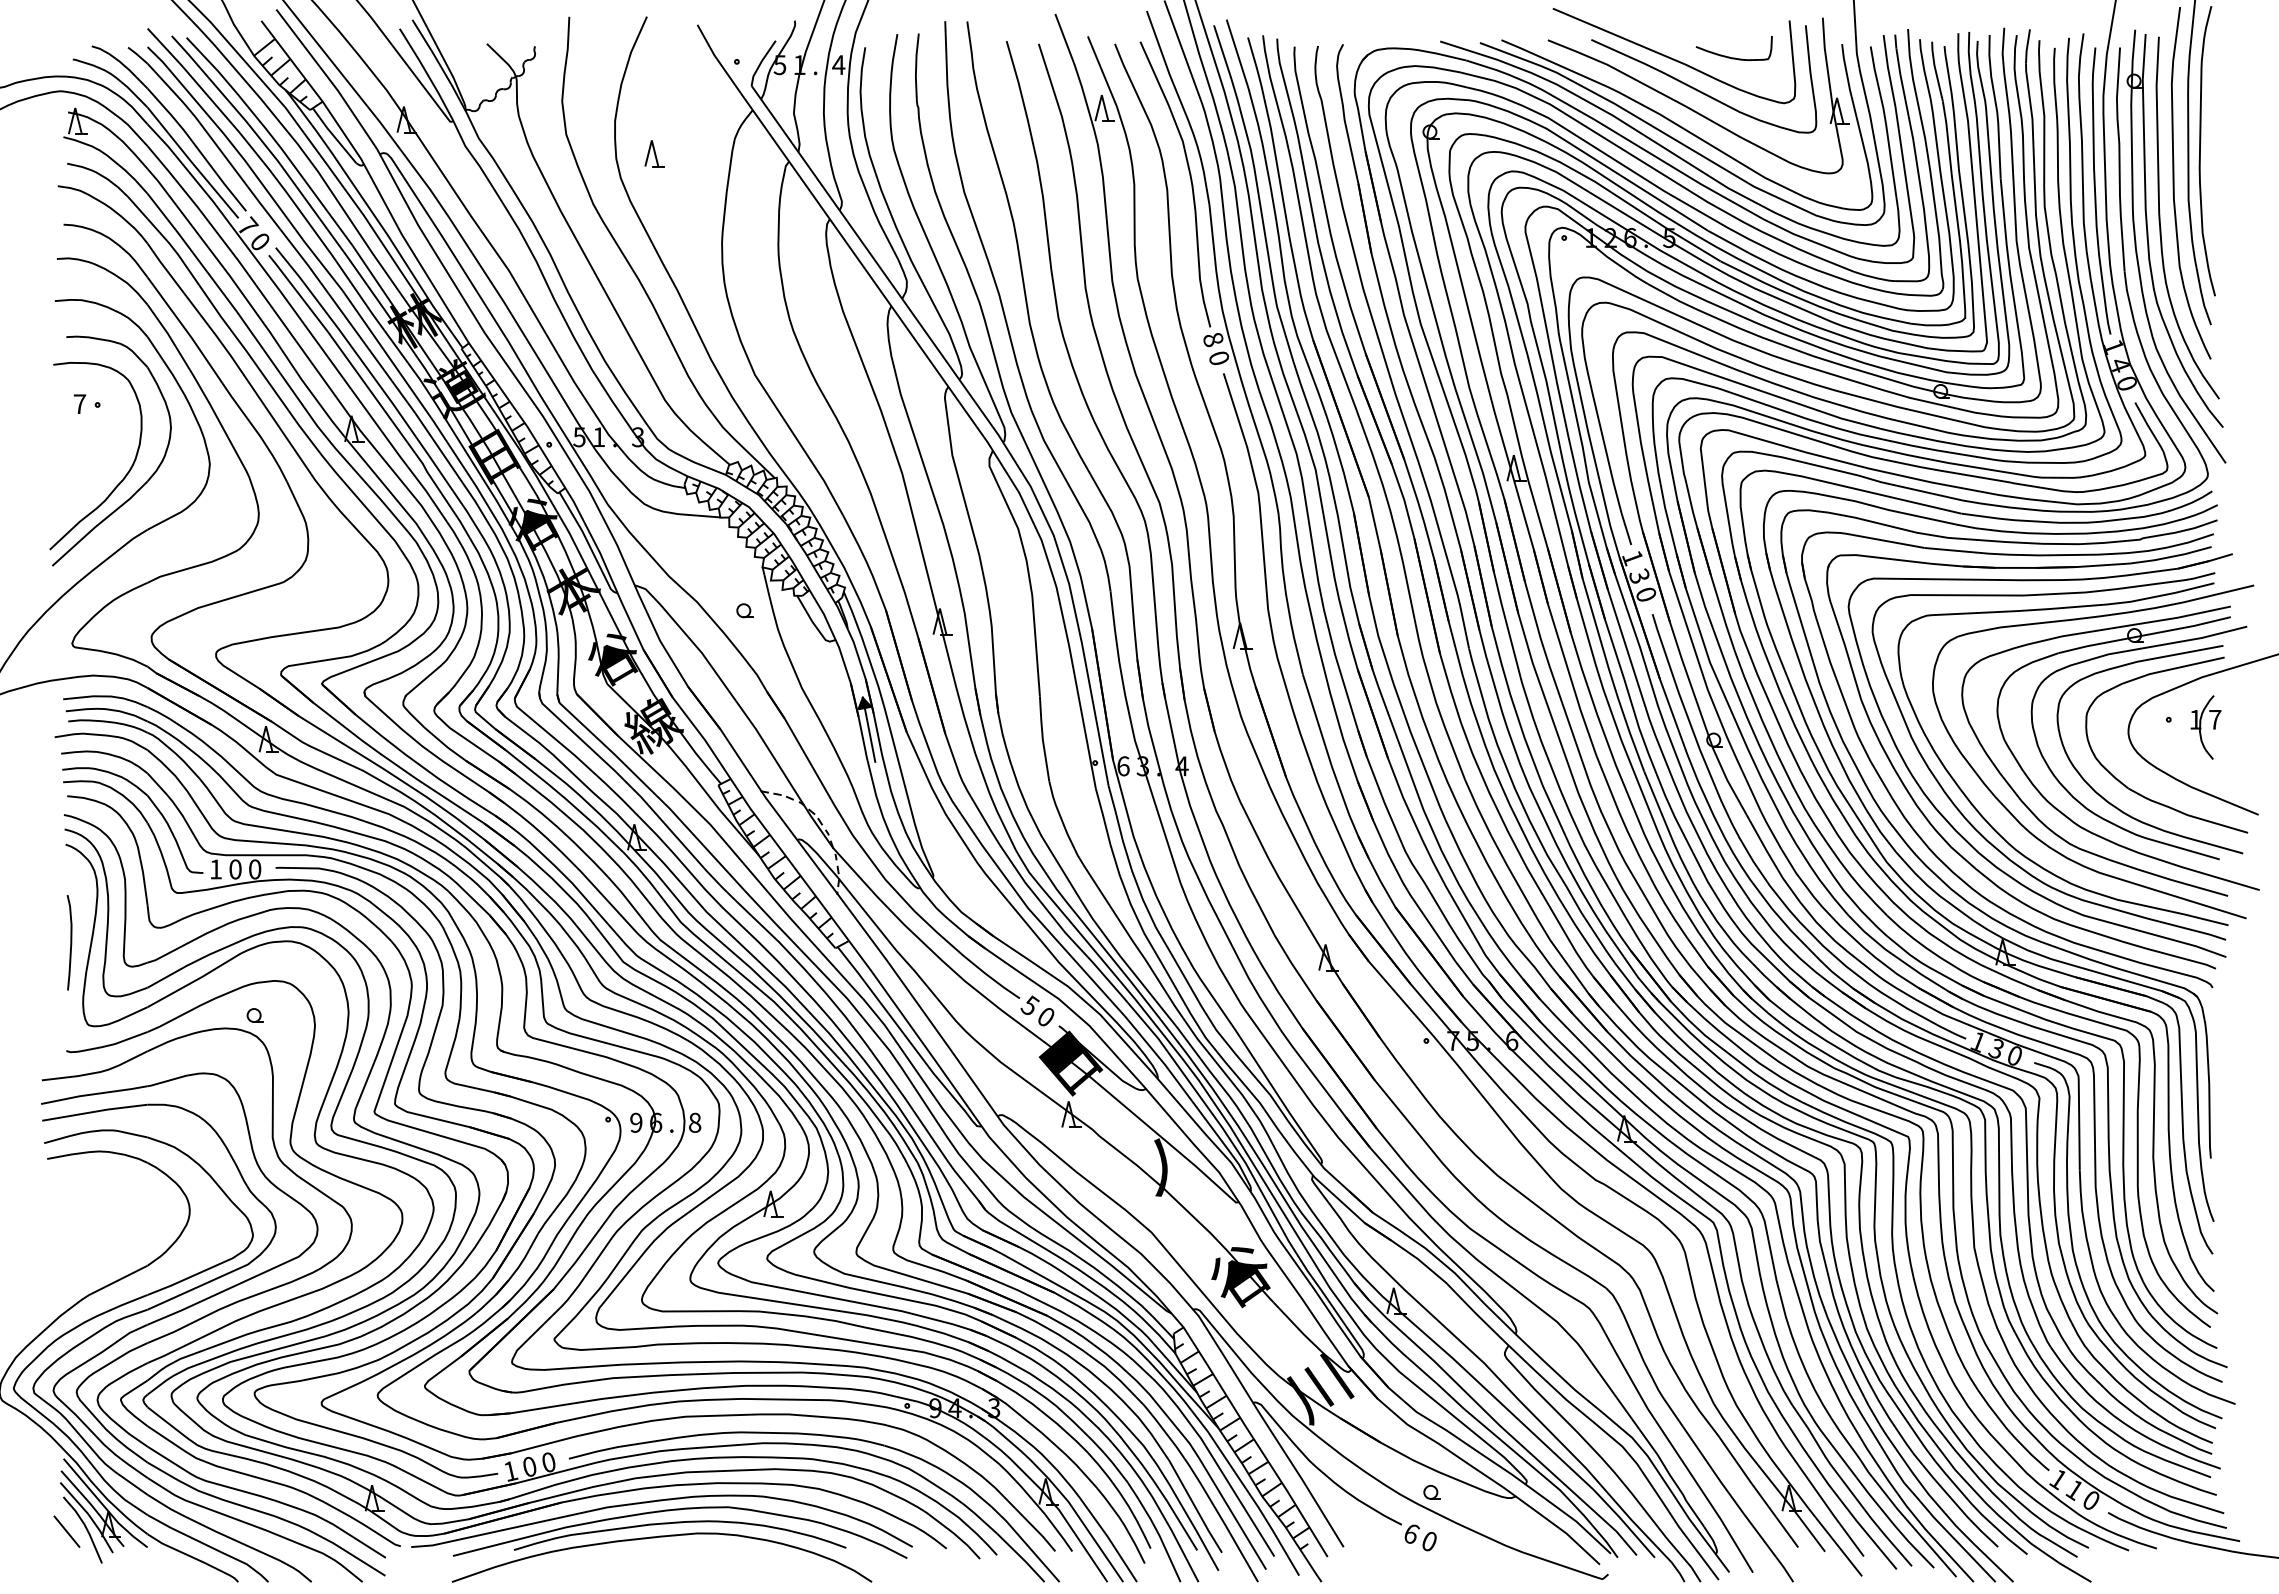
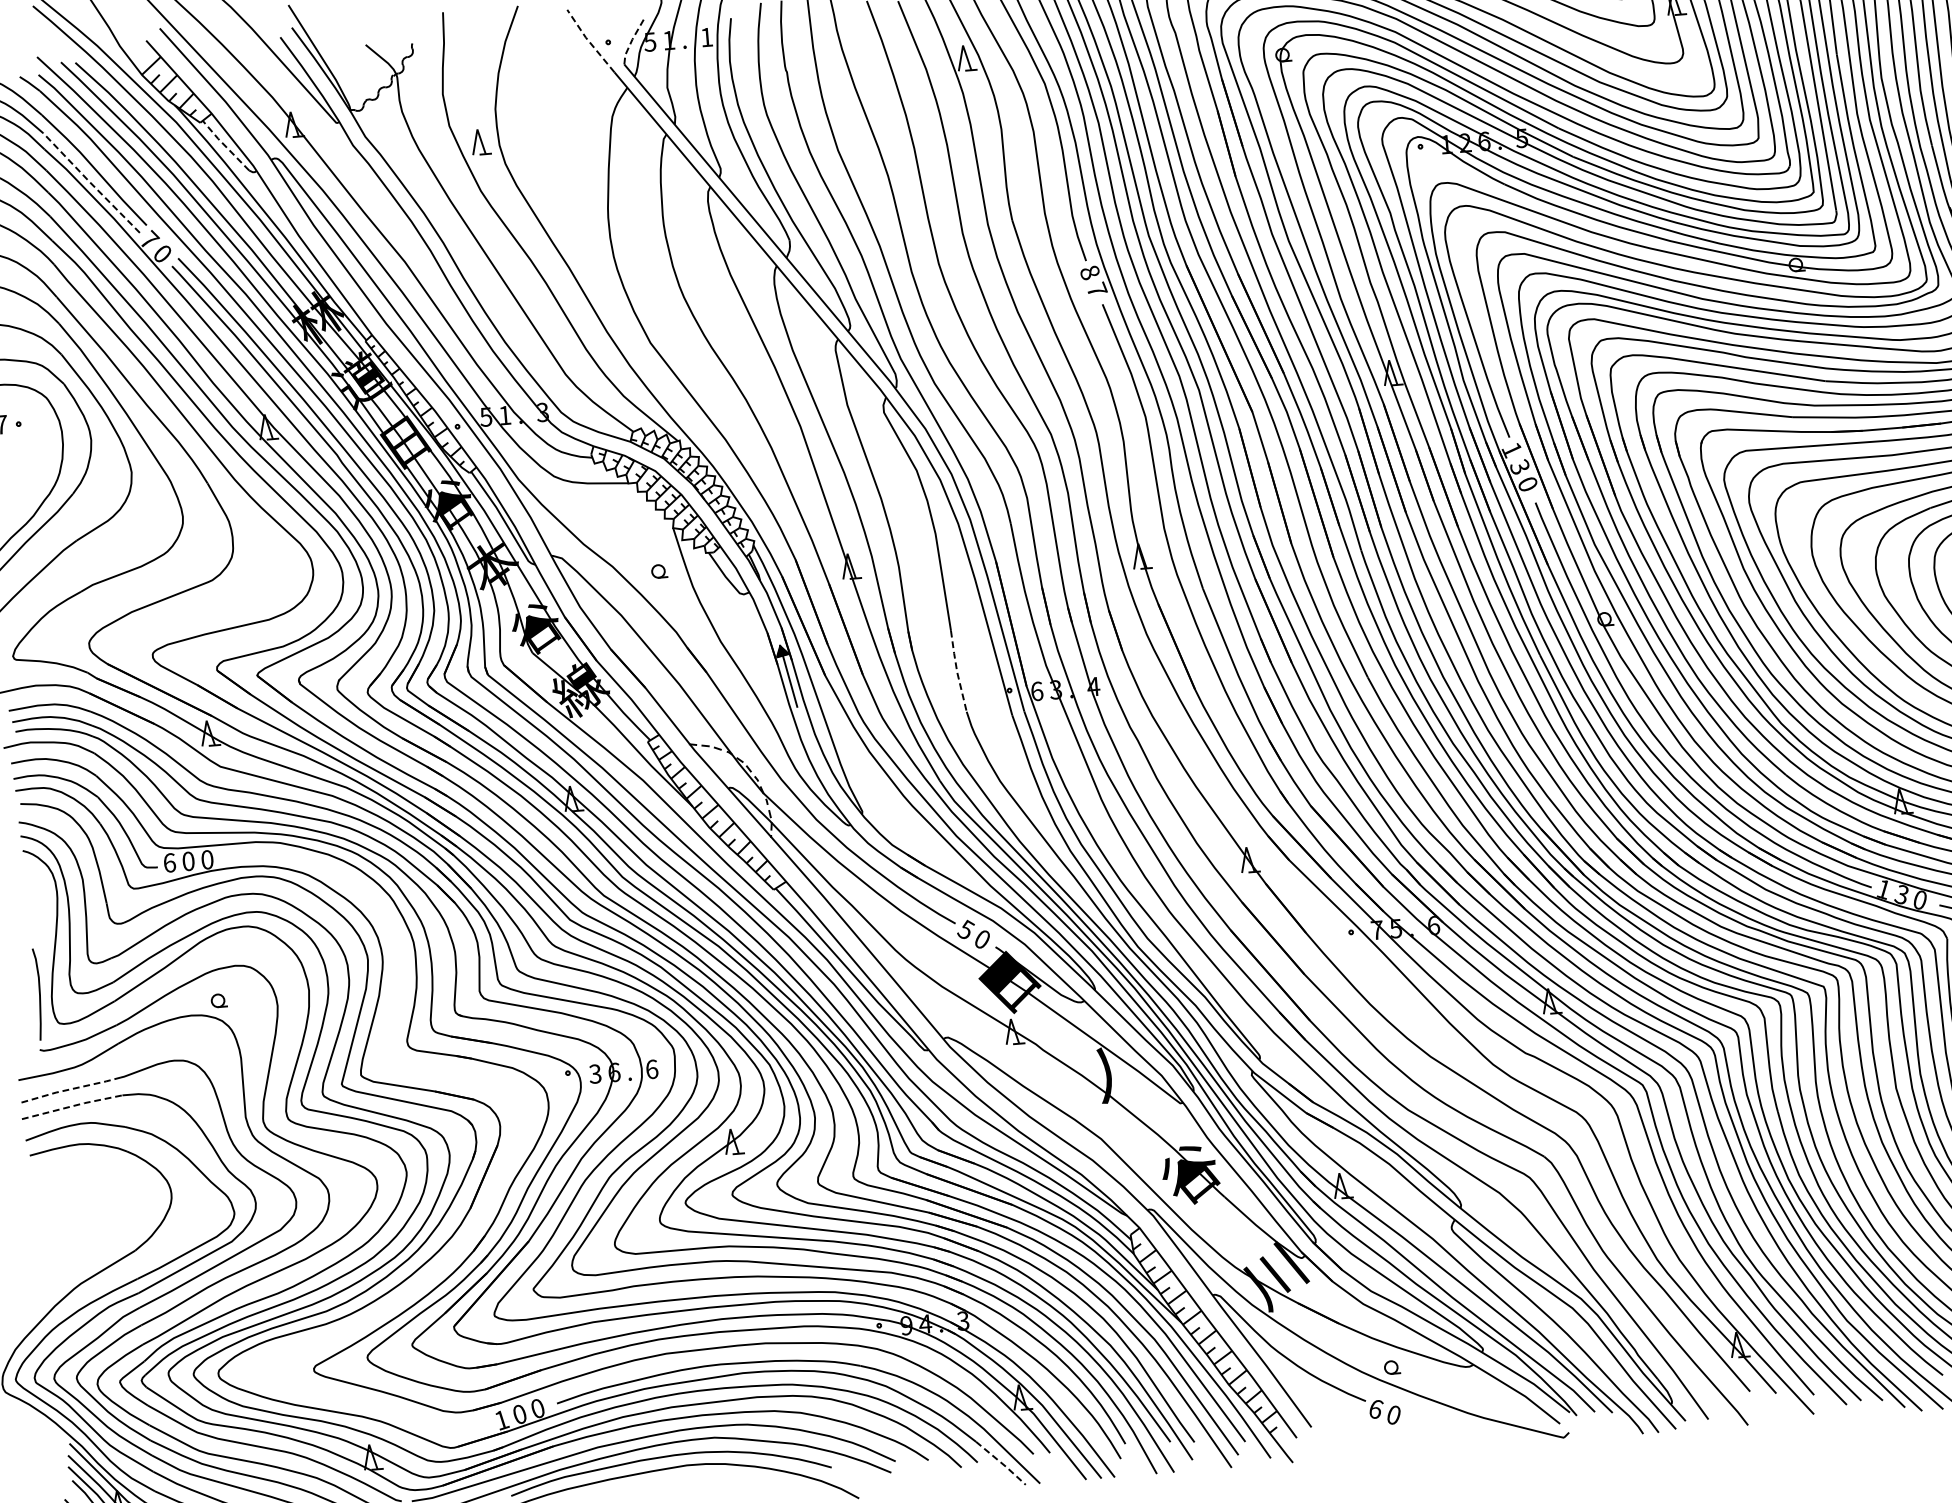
line: (717, 59) -> (589, 41), solid -> dashed
line: (761, 61) -> (631, 40), solid -> dashed
text: (838, 64) -> (706, 36), 4 -> 1
line: (333, 135) -> (224, 145), solid -> dashed
part: (654, 153) -> (481, 141), moved
line: (191, 162) -> (90, 182), solid -> dashed
text: (1219, 356) -> (1097, 288), 0 -> 7
line: (1042, 738) -> (956, 671), solid -> dashed
text: (216, 869) -> (170, 862), 1 -> 6
curve: (70, 942) -> (39, 994), moved
line: (93, 1094) -> (69, 1089), solid -> dashed
part: (429, 1100) -> (394, 1068), removed
line: (95, 1111) -> (72, 1106), solid -> dashed
text: (636, 1122) -> (595, 1073), 9 -> 3
text: (695, 1122) -> (652, 1069), 8 -> 6
line: (1021, 1557) -> (1001, 1462), solid -> dashed

